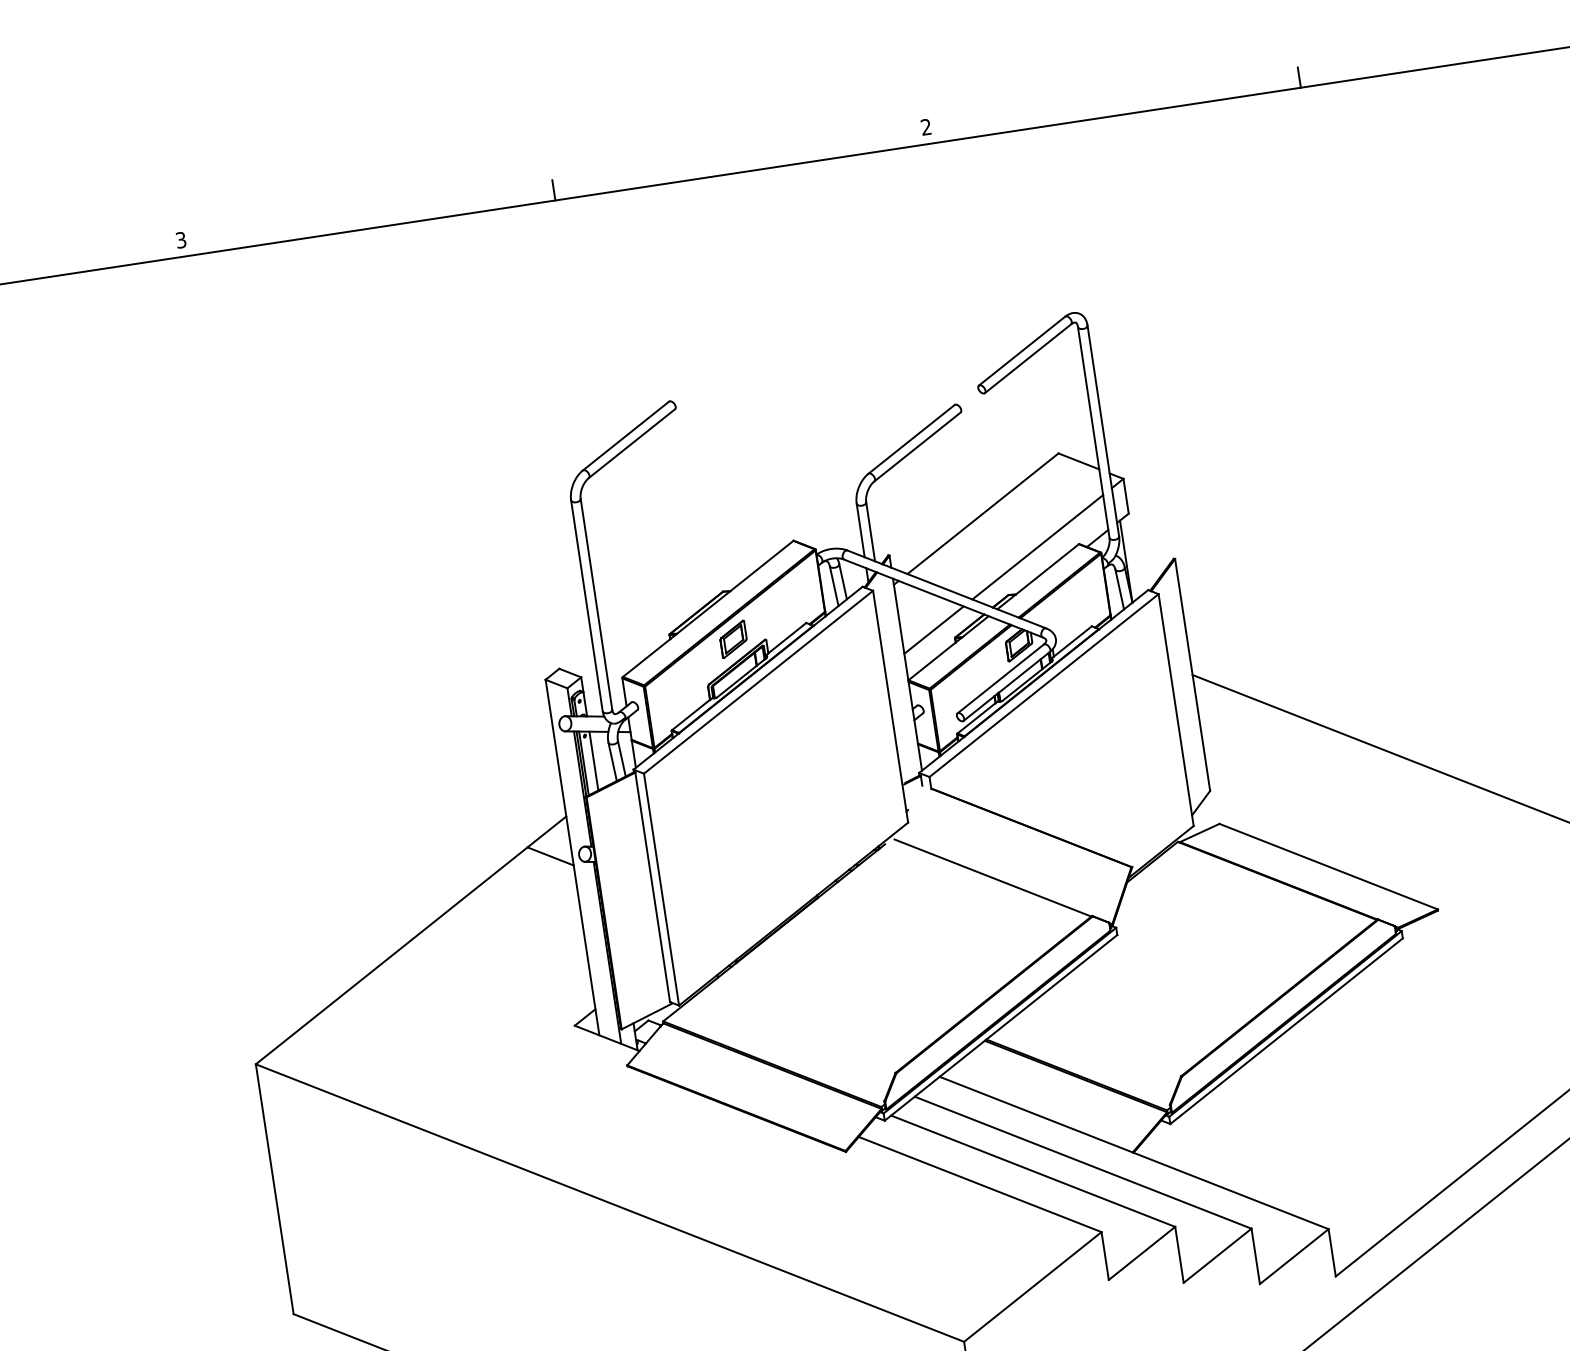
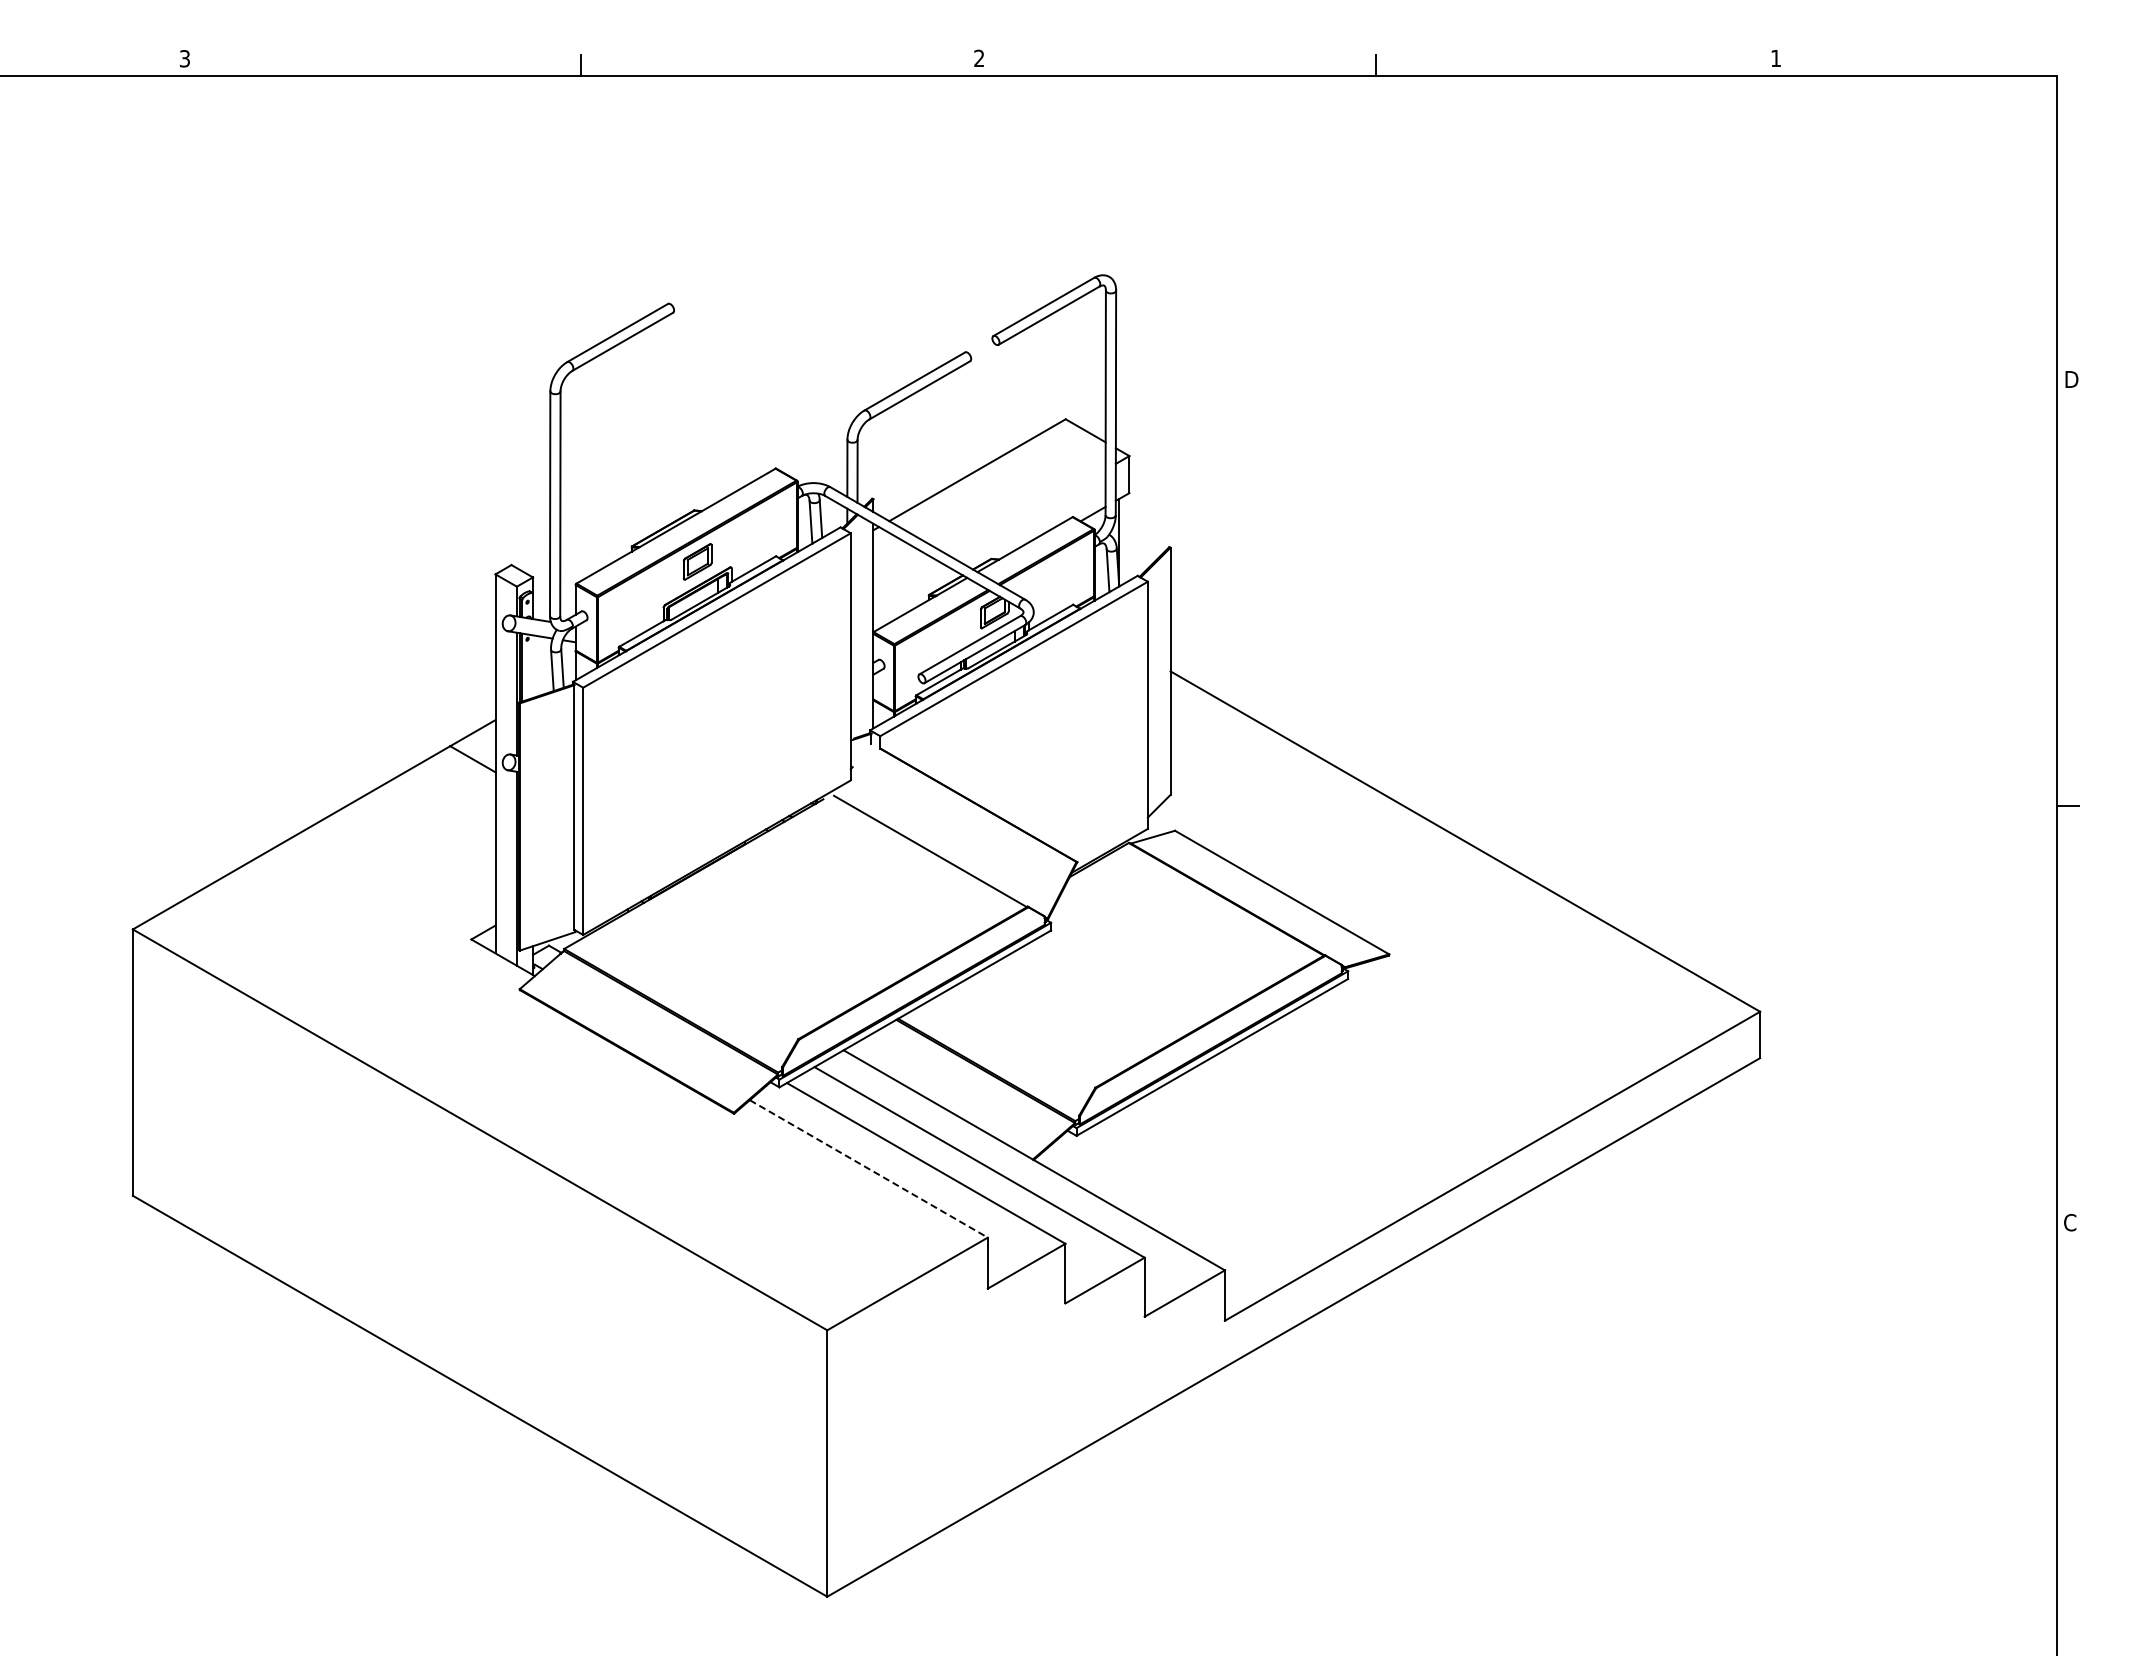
line: (1036, 547) -> (1028, 513), removed
line: (933, 629) -> (907, 583), removed
line: (593, 760) -> (532, 666), removed
line: (980, 1184) -> (869, 1169), solid -> dashed

